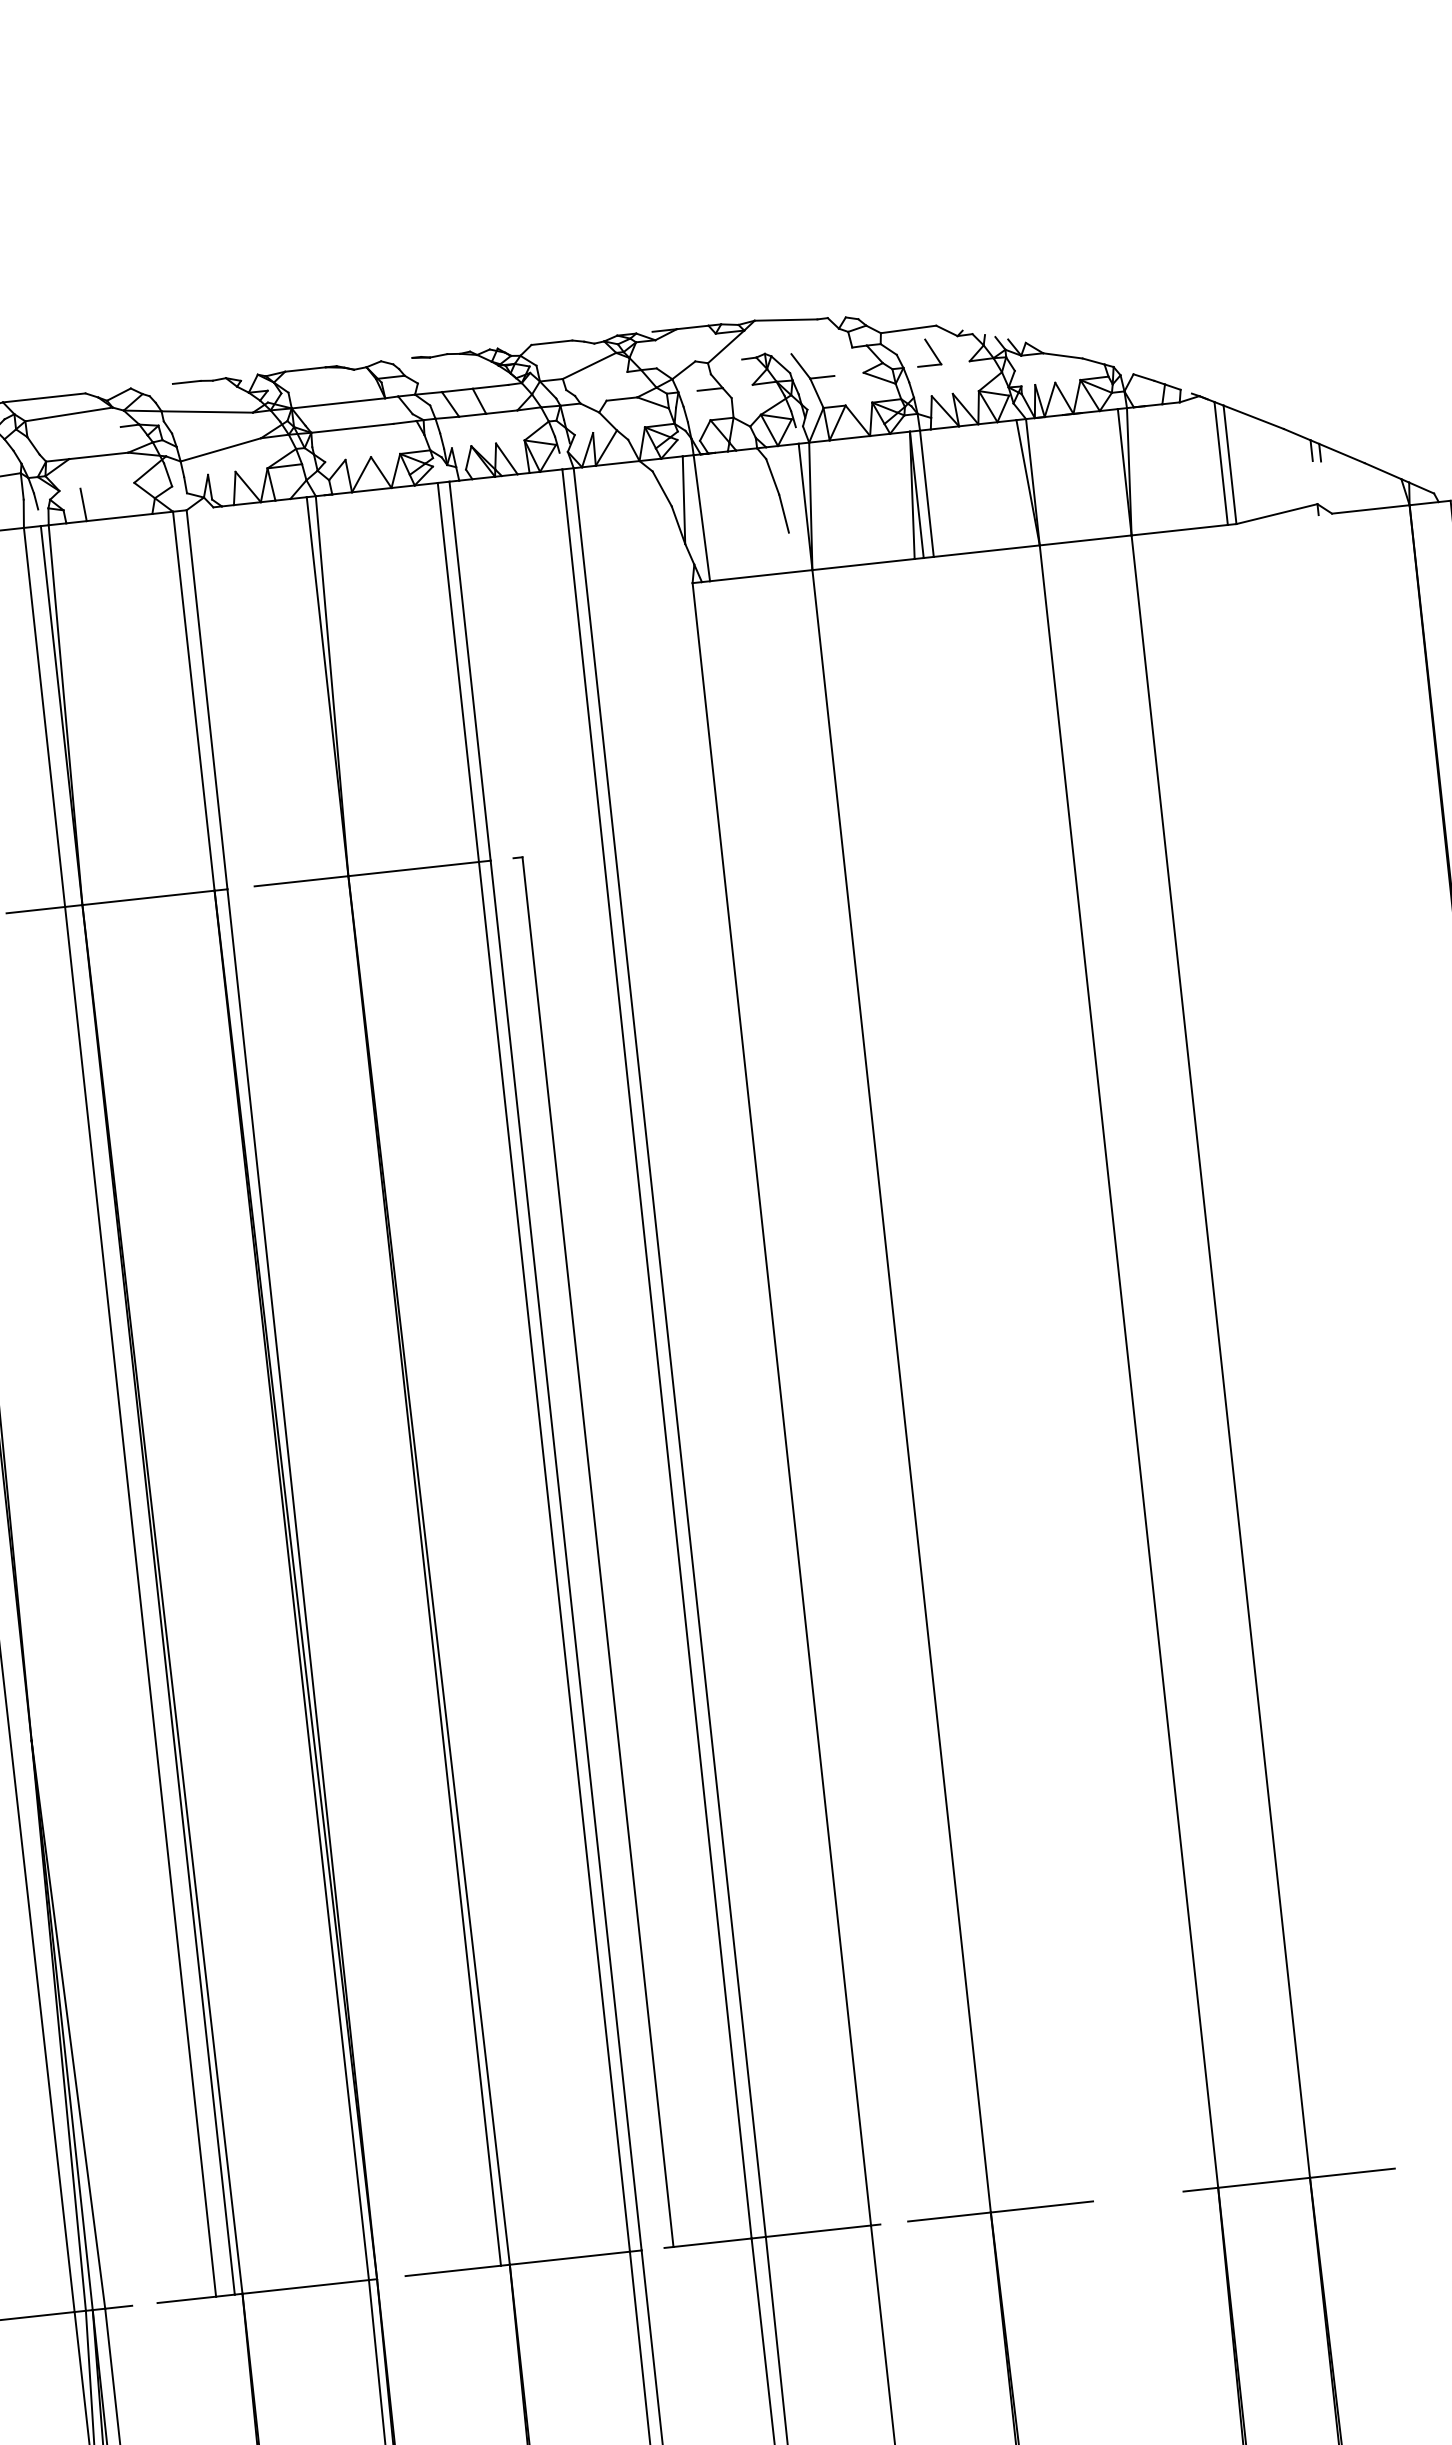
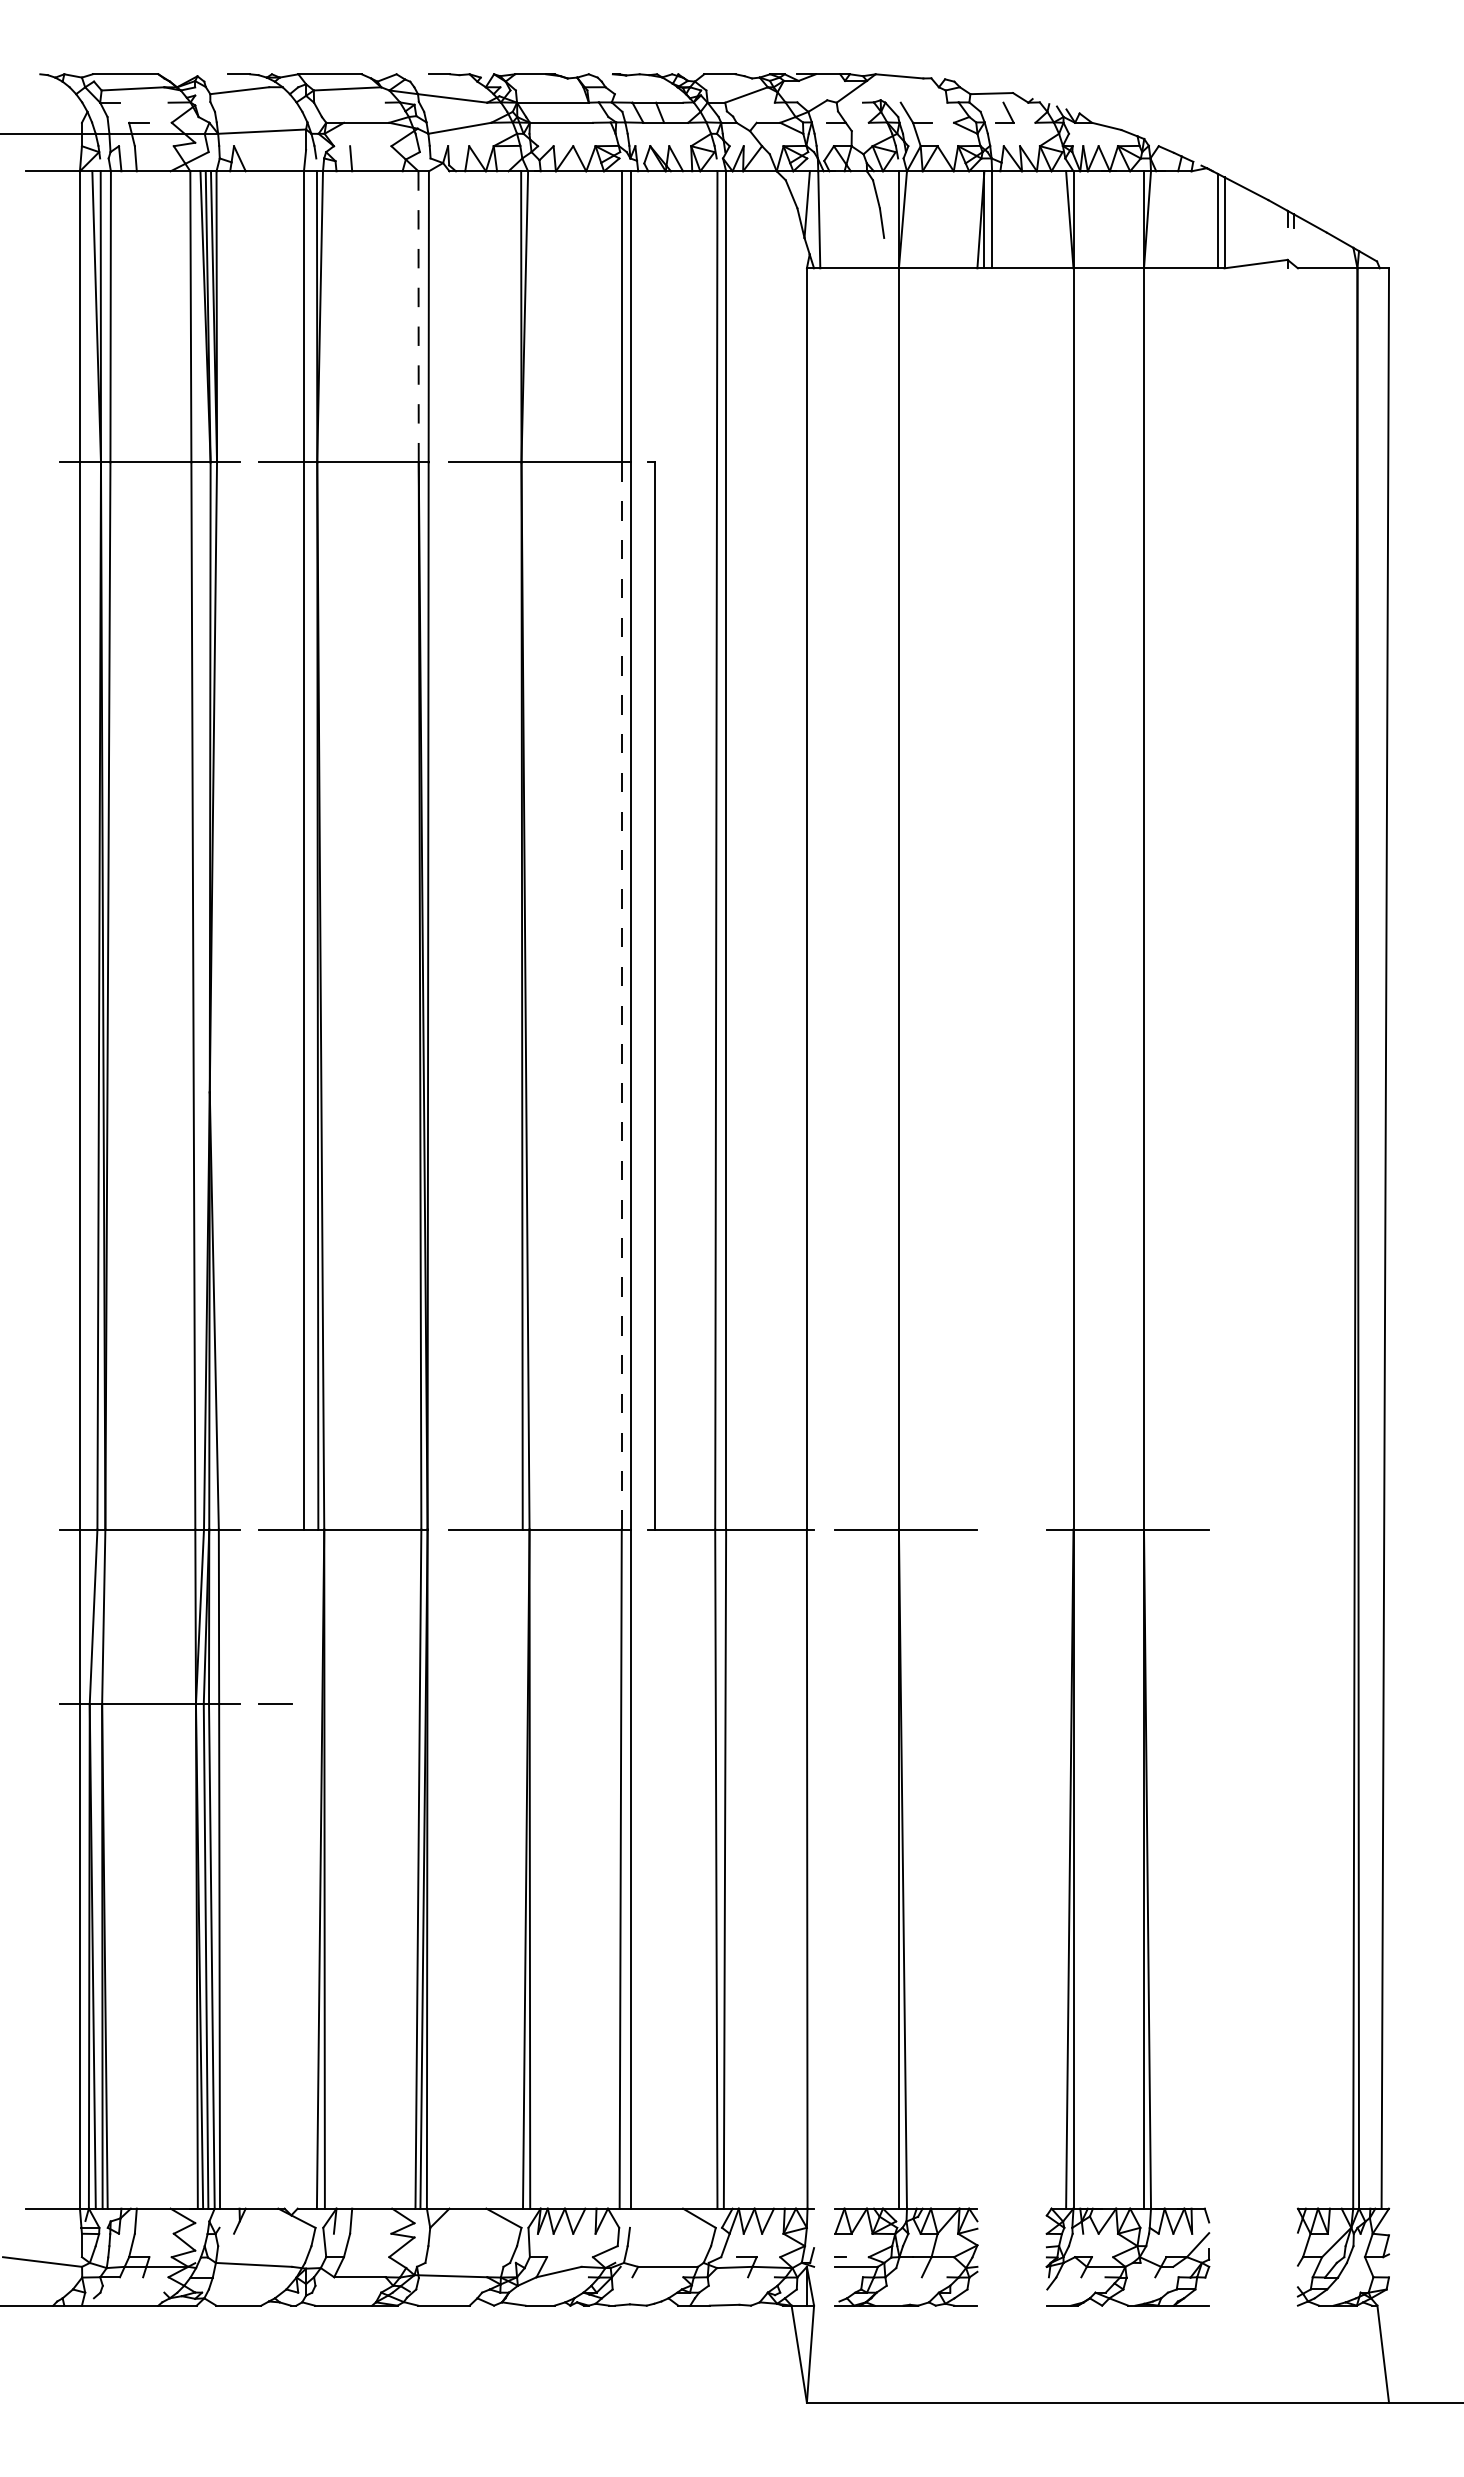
line: (193, 700) -> (418, 316), solid -> dashed
line: (554, 1556) -> (621, 995), solid -> dashed

